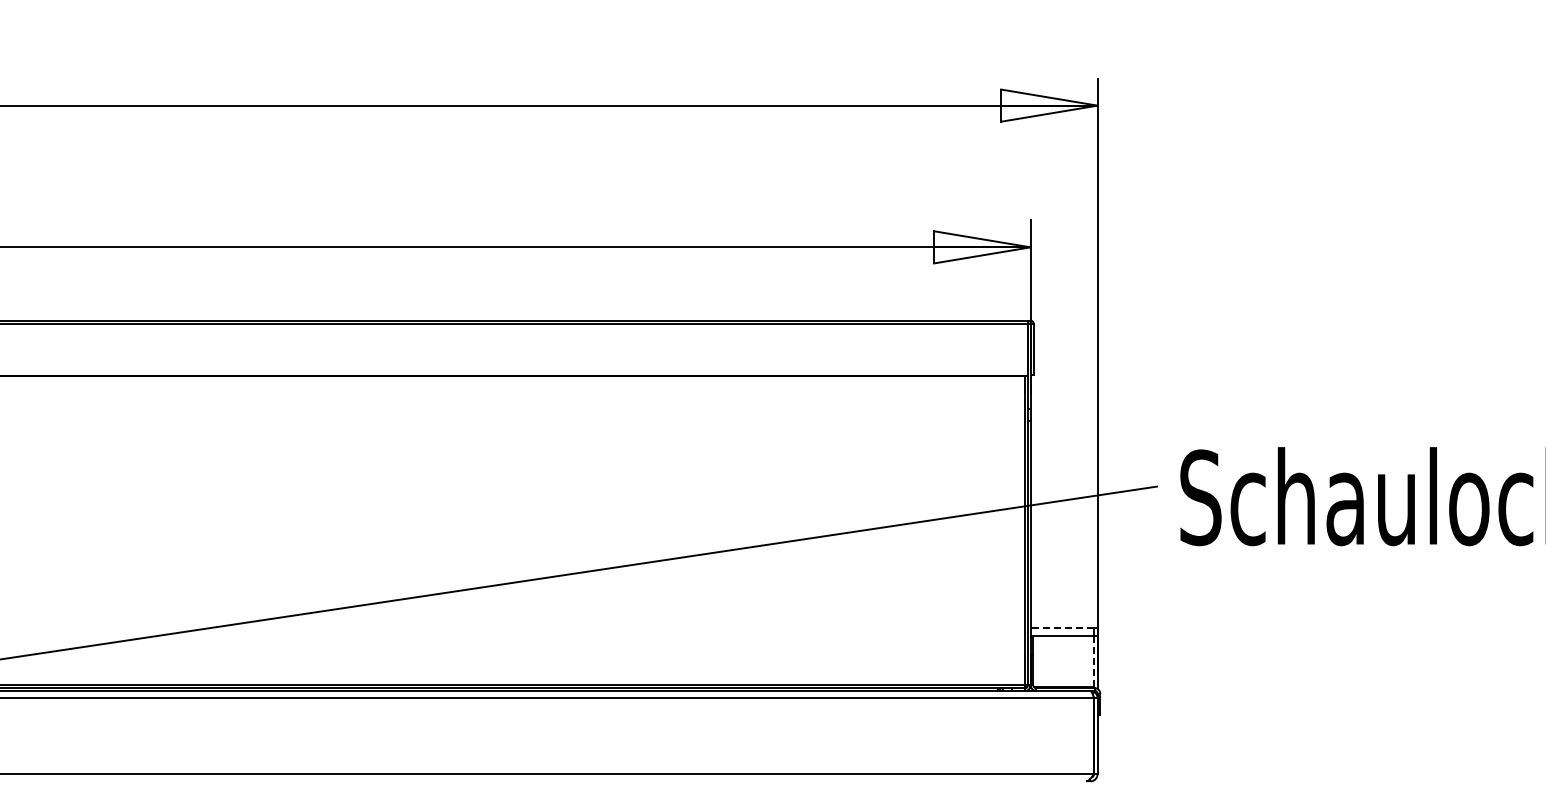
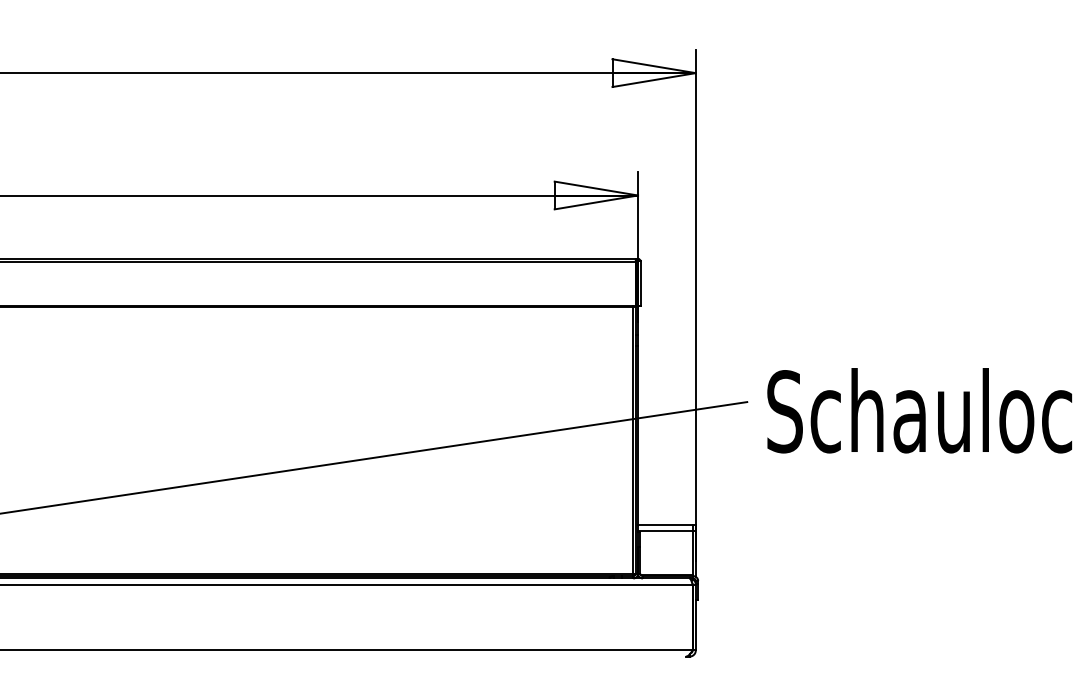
line: (1062, 628) -> (665, 524), dashed -> solid
line: (1093, 661) -> (692, 553), dashed -> solid

